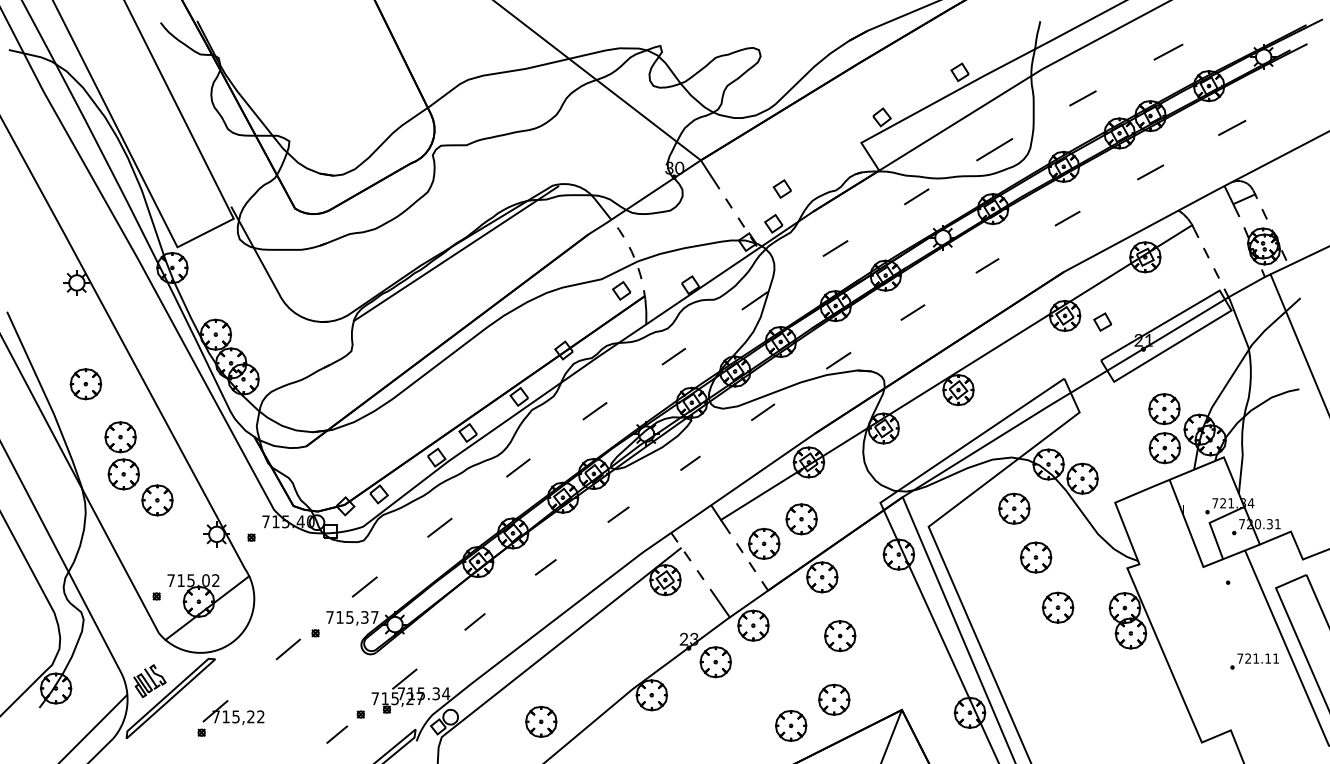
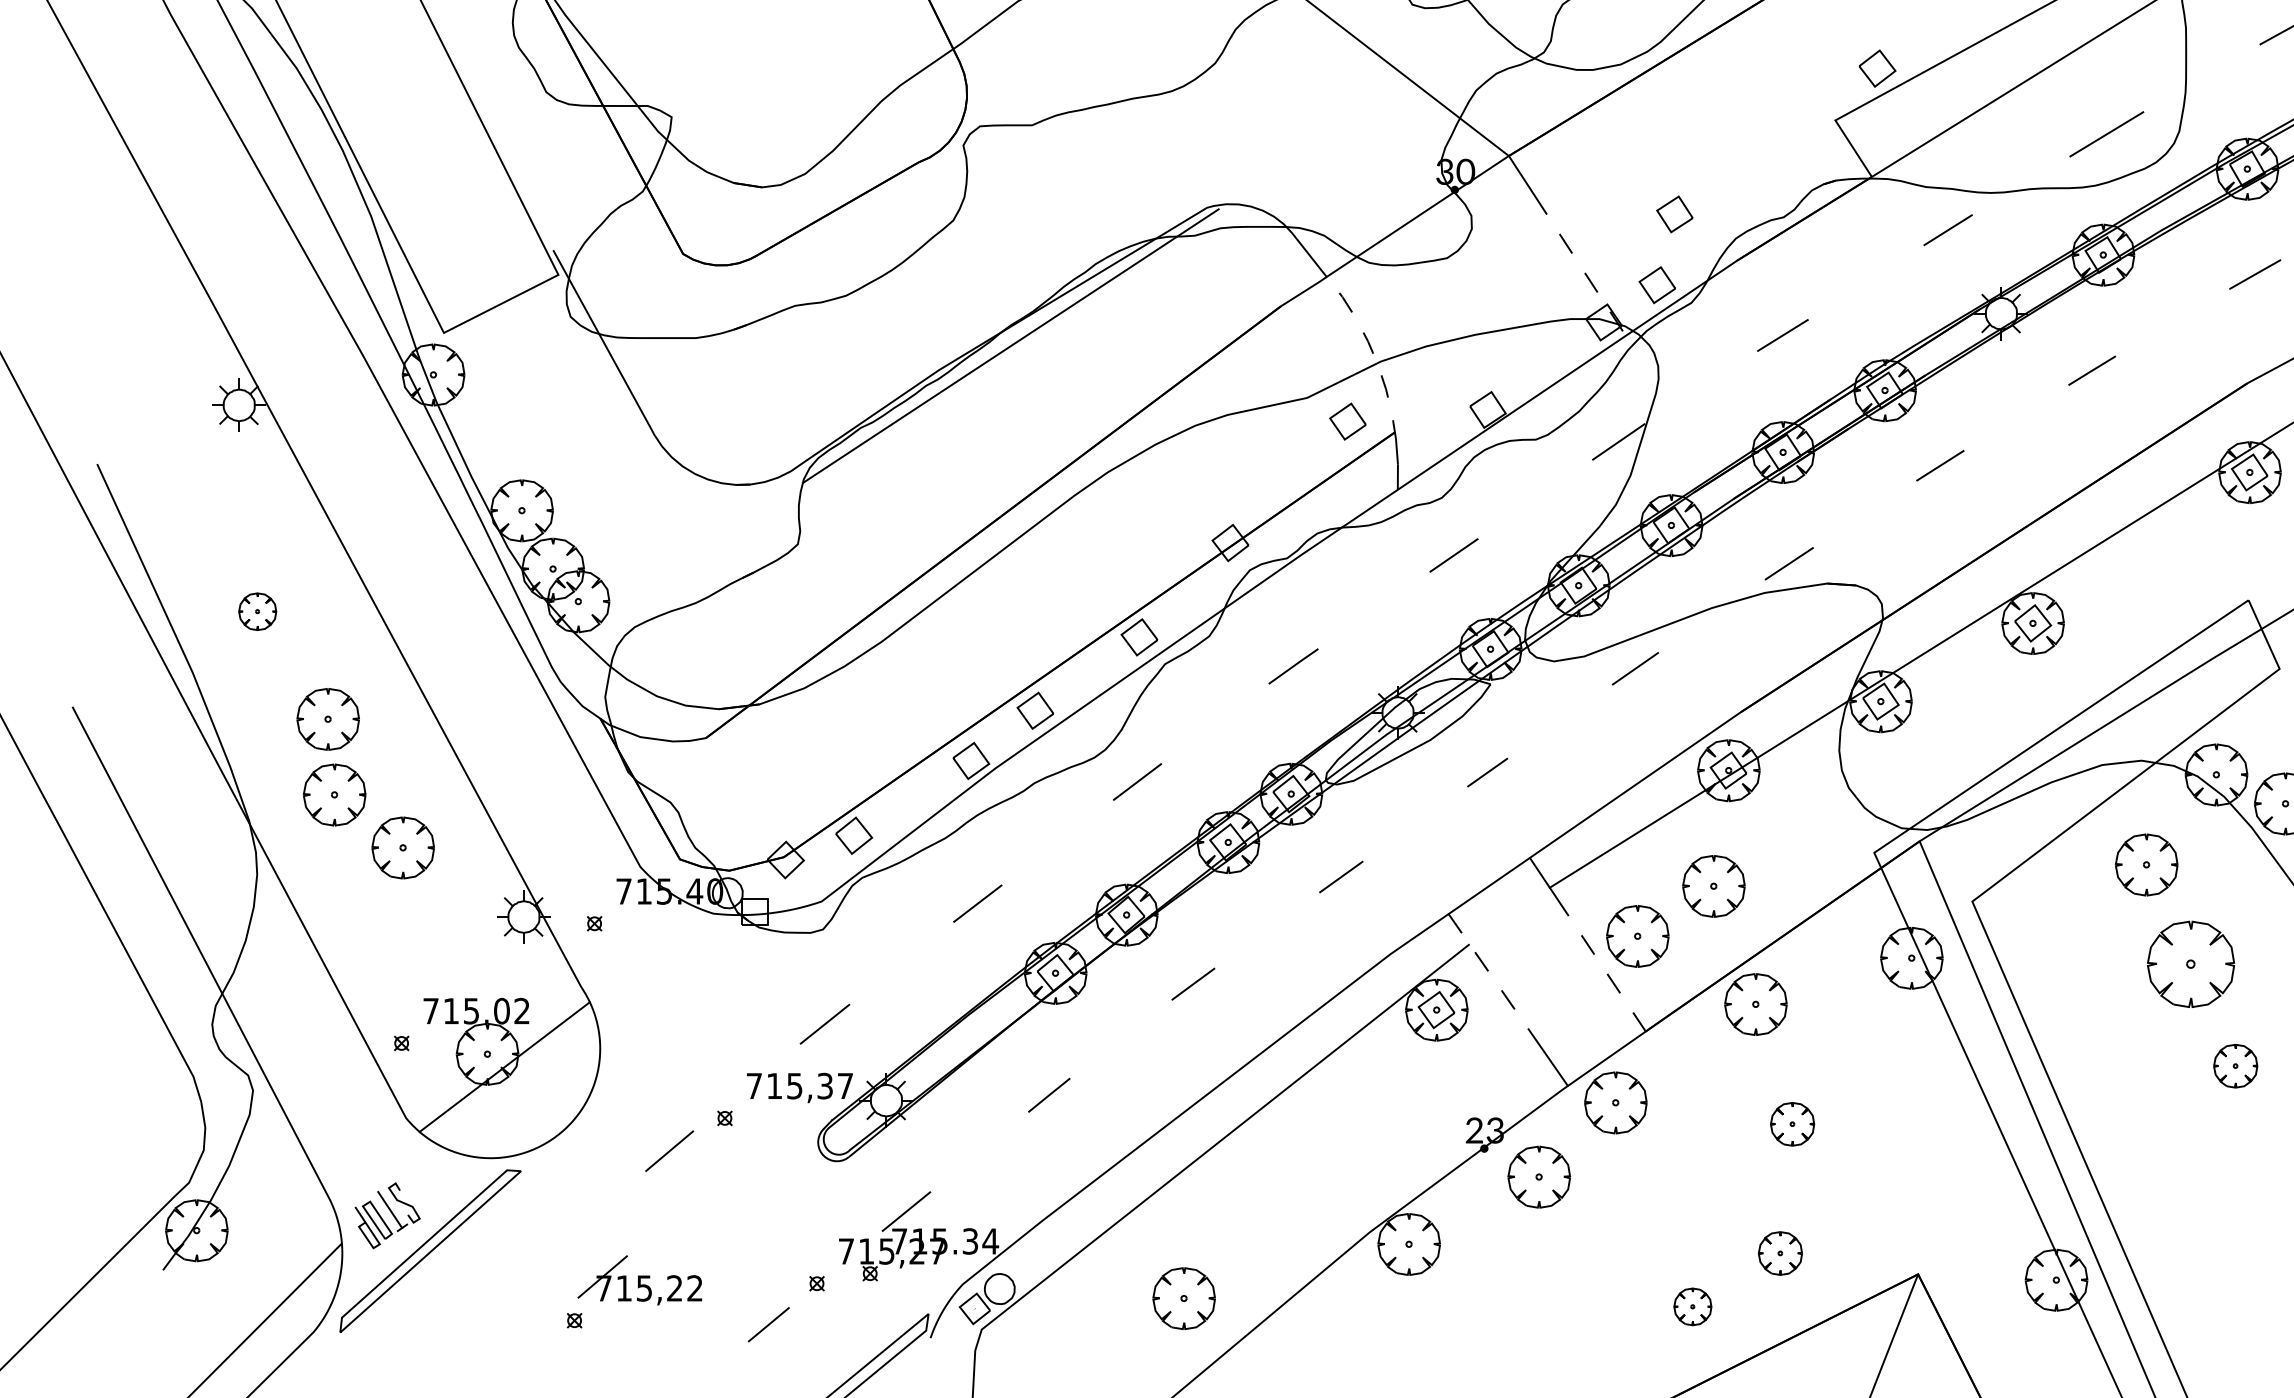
part: (85, 384) -> (256, 612), size x0.6
part: (1035, 557) -> (2189, 964), size x1.4
part: (1057, 607) -> (2234, 1065), size x0.7
part: (840, 636) -> (1793, 1124), size x0.7
part: (834, 699) -> (1780, 1253), size x0.7
part: (230, 718) -> (633, 1291), moved
part: (791, 725) -> (1693, 1305), size x0.6

